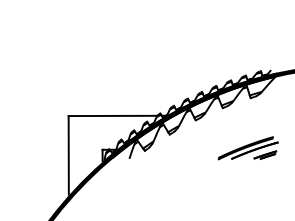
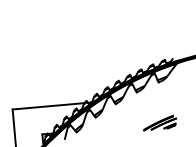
part: (247, 148) -> (159, 123), size x0.7

